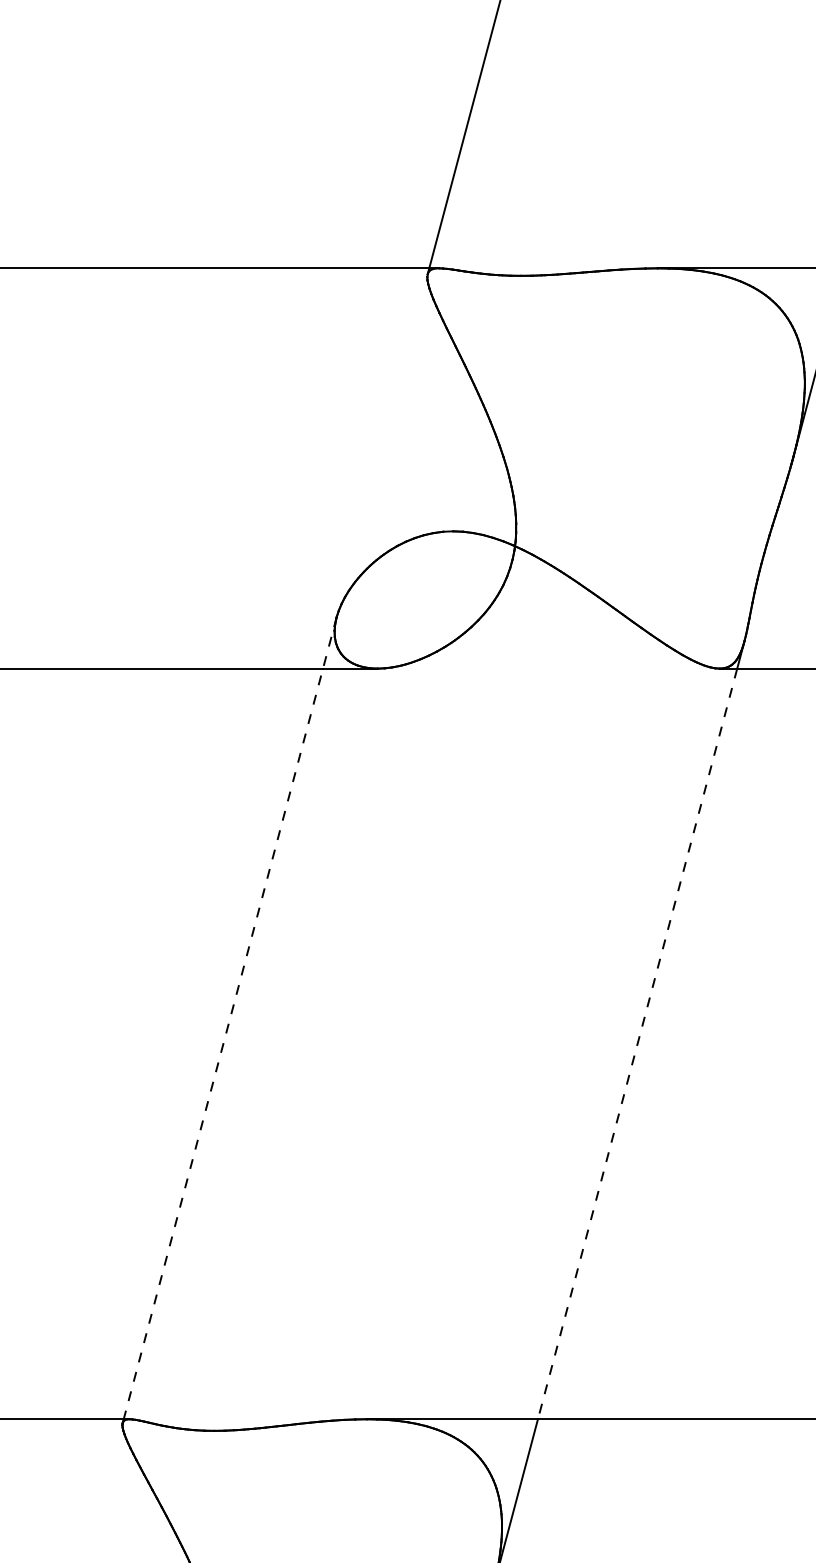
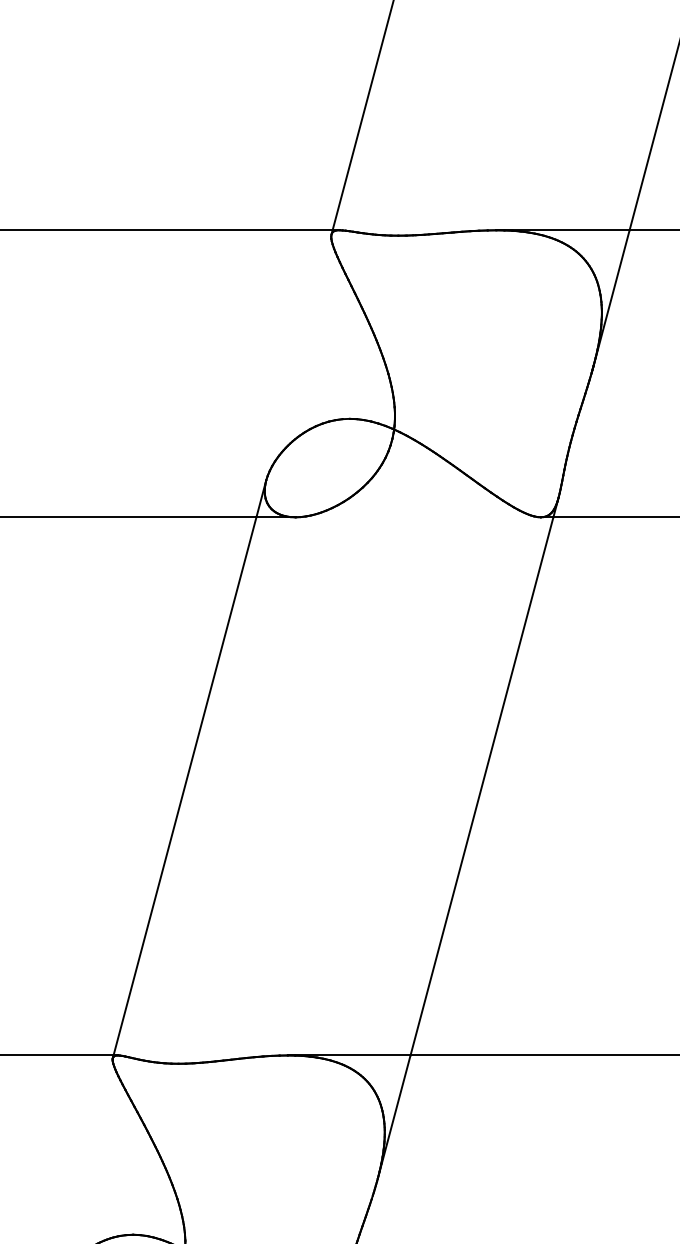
line: (229, 1019) -> (189, 768), dashed -> solid
line: (636, 1044) -> (481, 786), dashed -> solid

